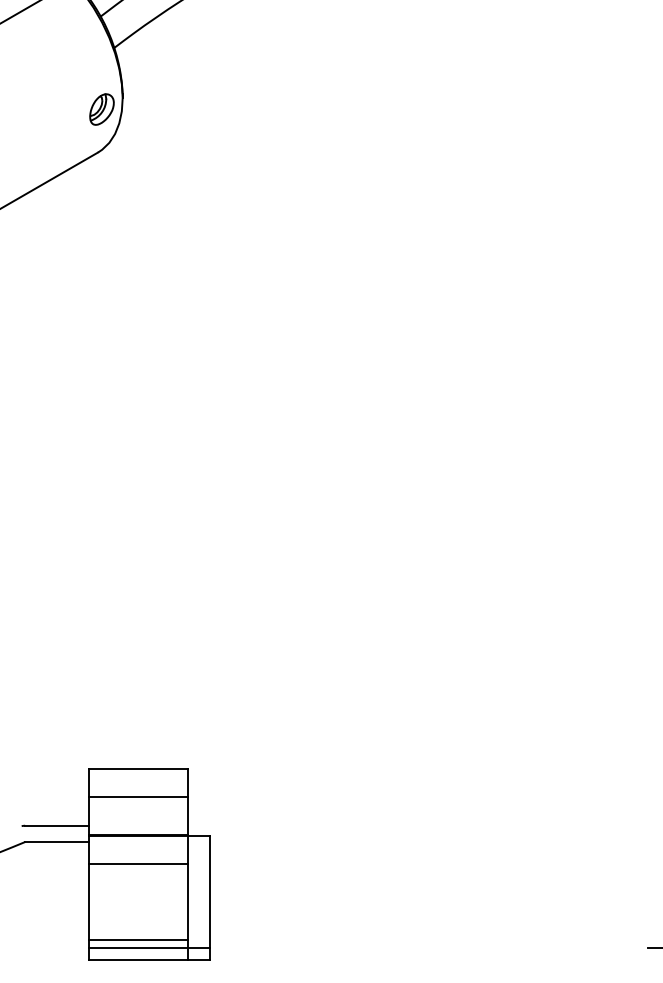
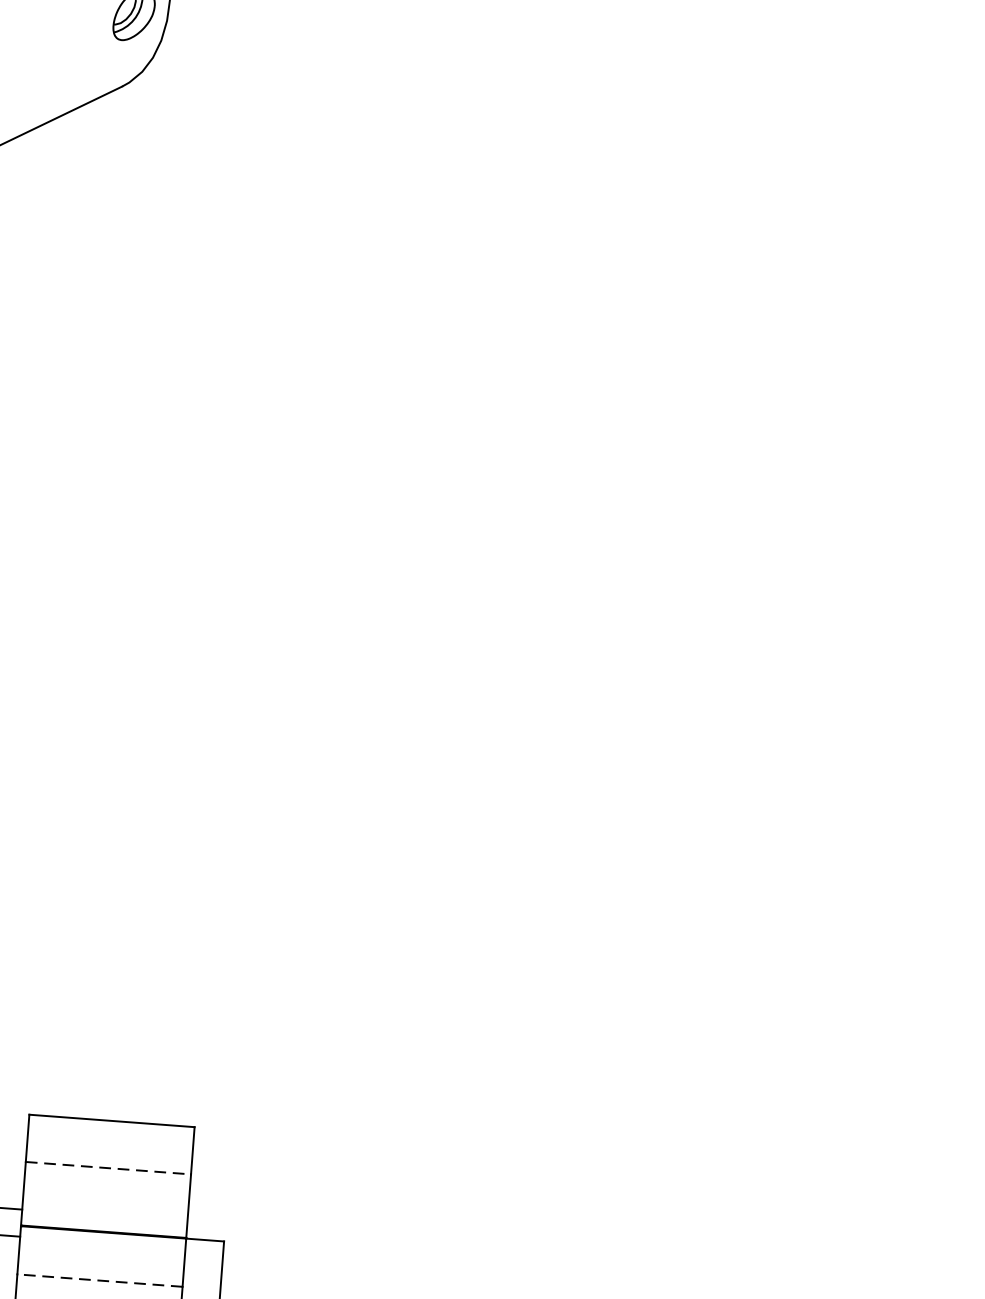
line: (138, 797) -> (108, 1168), solid -> dashed
line: (137, 864) -> (98, 1280), solid -> dashed

